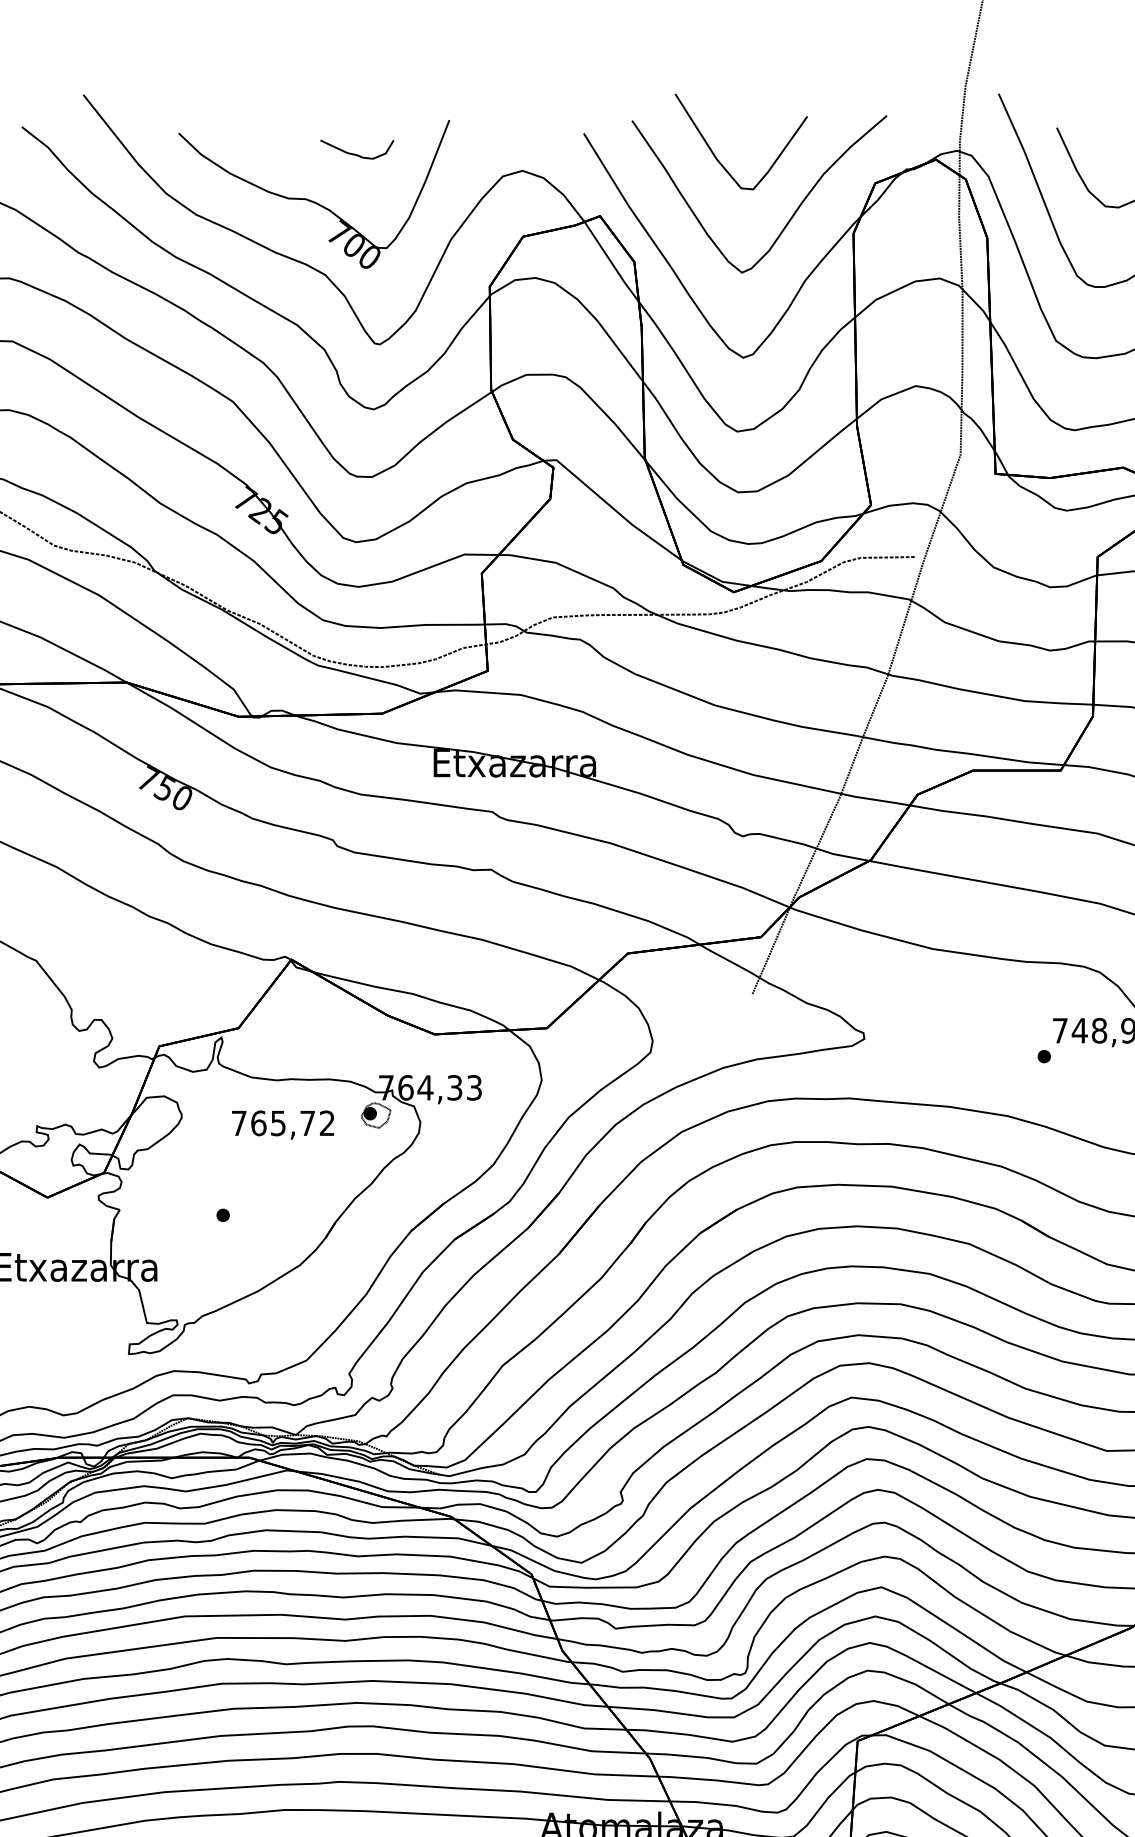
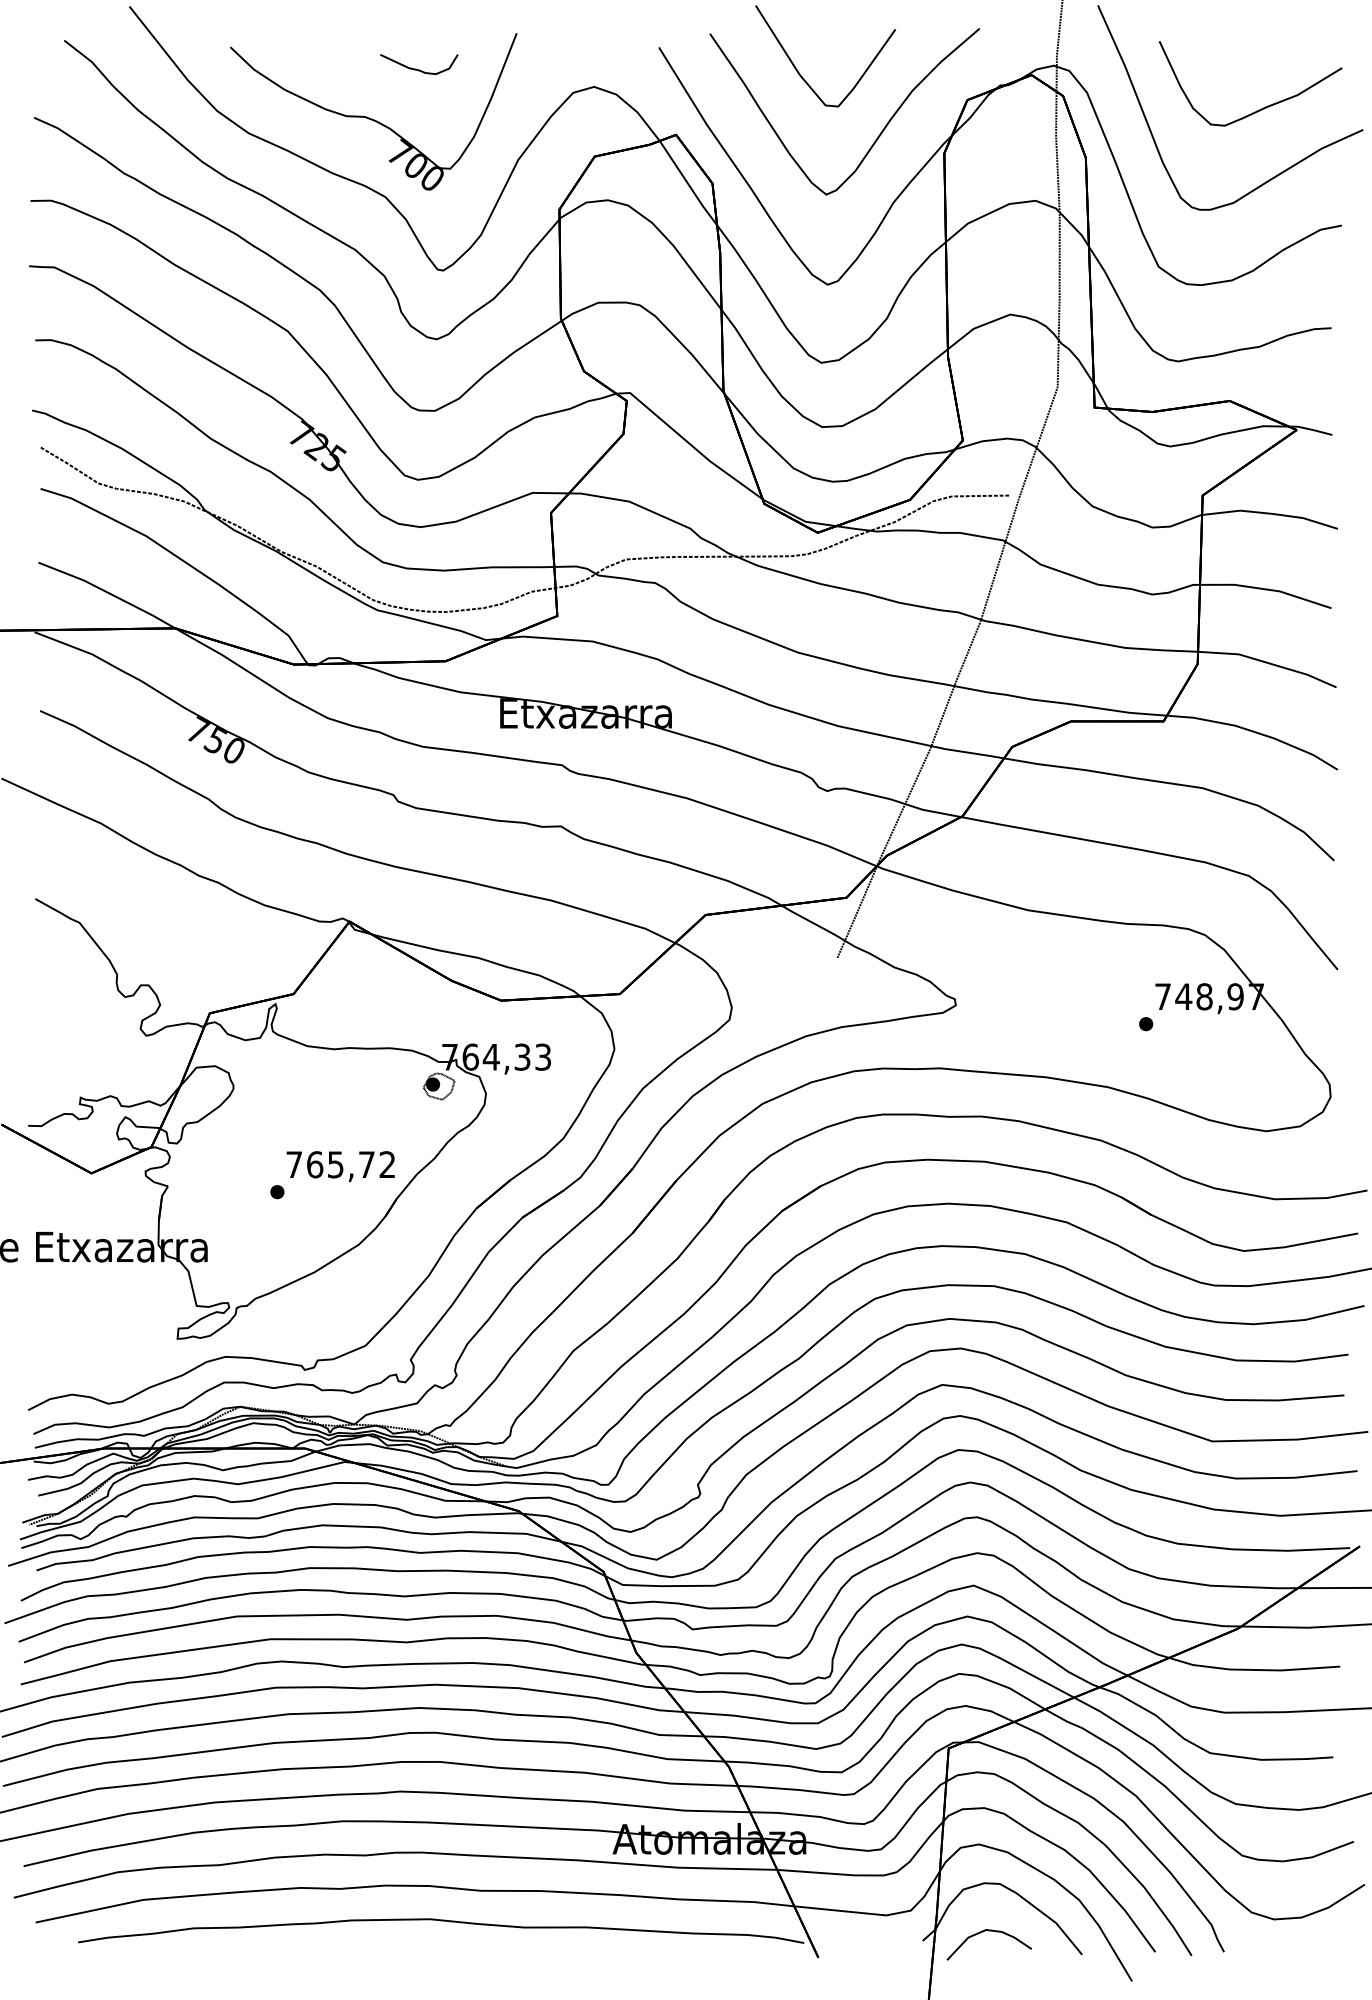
text: (282, 1125) -> (340, 1166), moved

